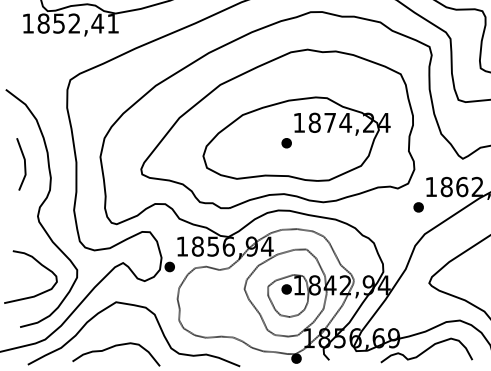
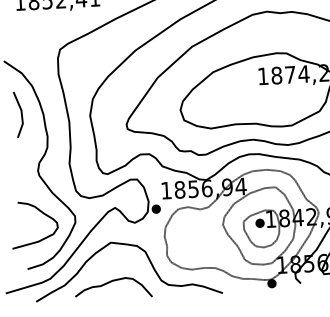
part: (286, 143) -> (252, 95), removed
line: (24, 164) -> (21, 114), moved

